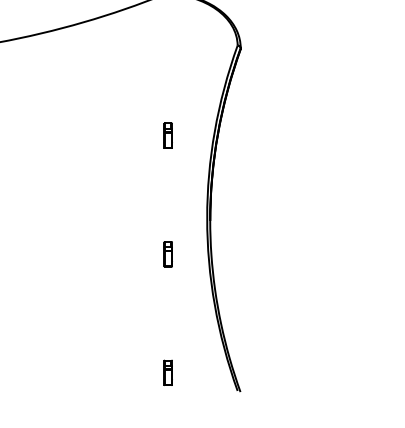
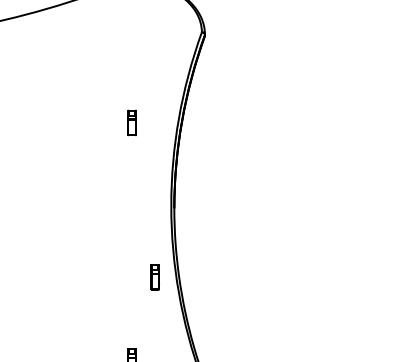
part: (167, 254) -> (154, 277), moved

